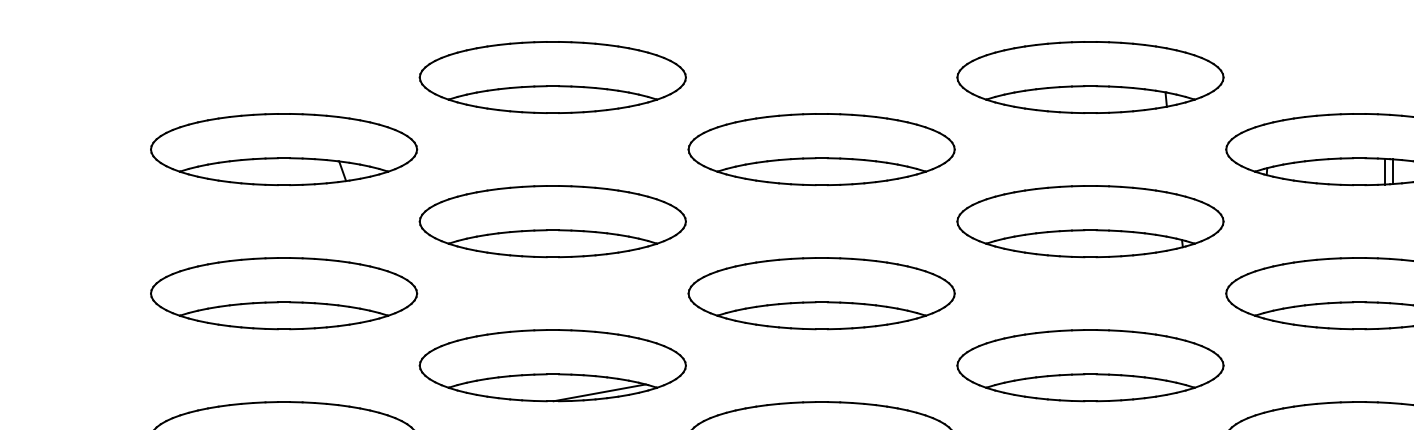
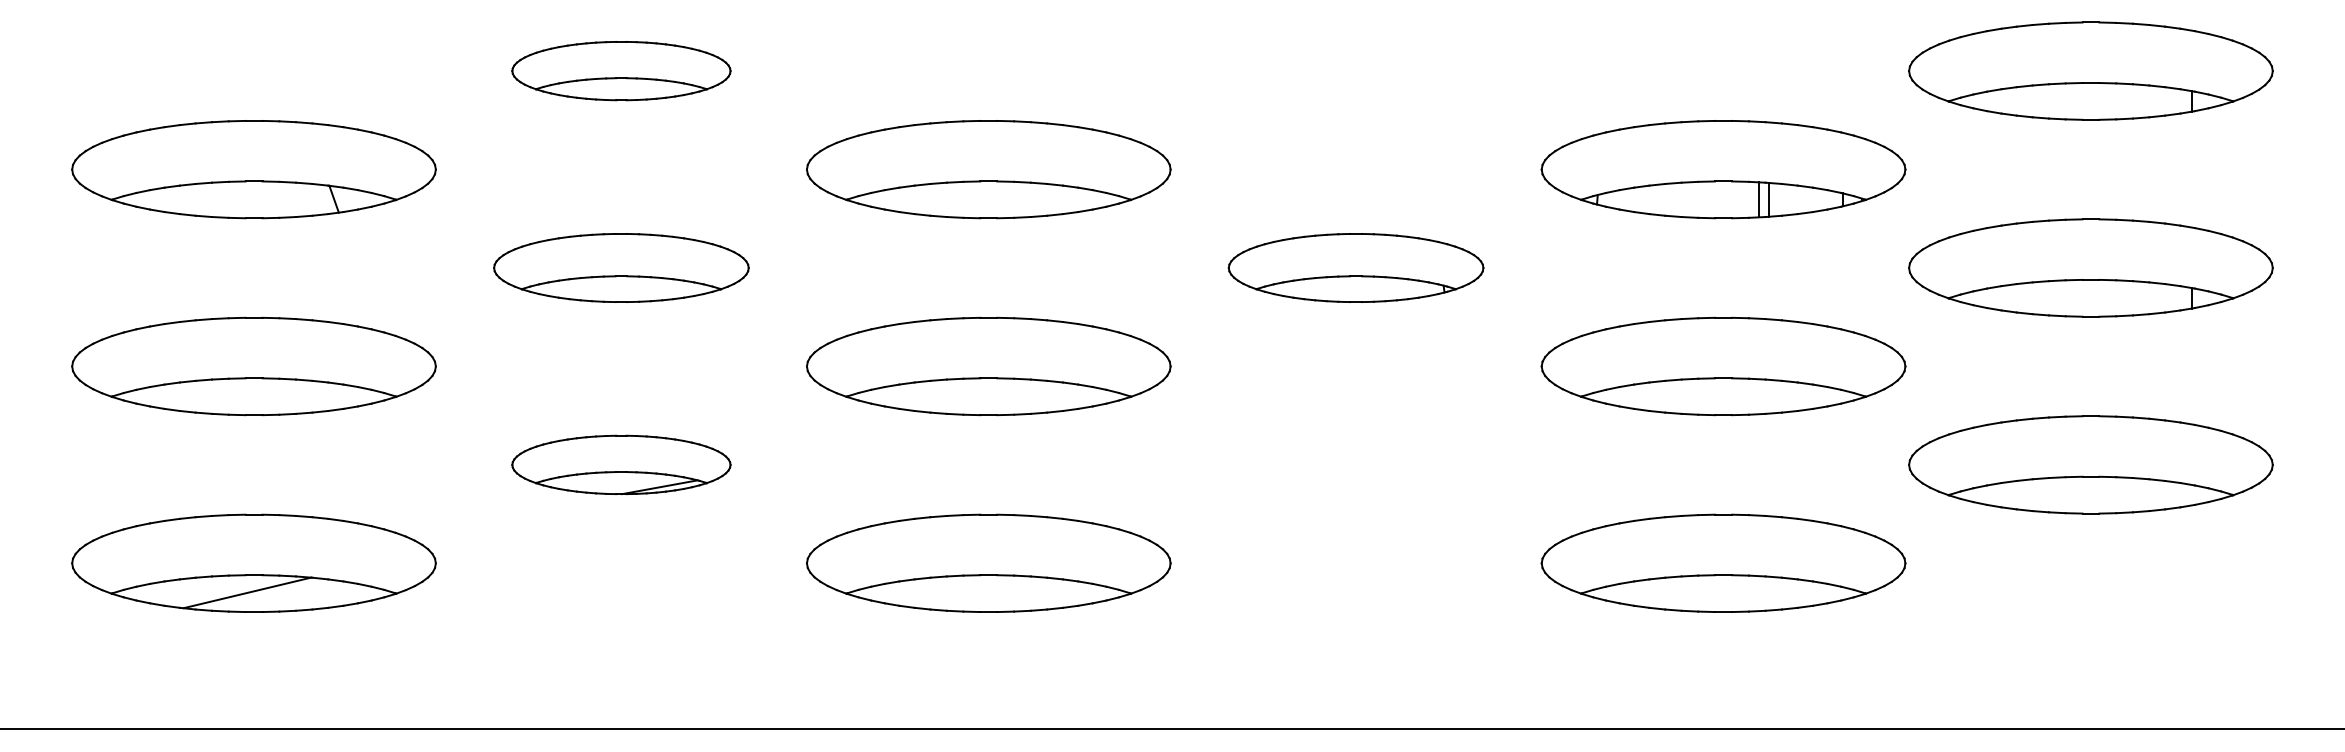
part: (552, 77) -> (621, 70), size x0.6
part: (1090, 77) -> (1355, 70), removed
part: (552, 221) -> (621, 267), size x0.7
part: (1090, 221) -> (1355, 267), size x0.7
part: (552, 365) -> (621, 464), size x0.6
part: (1090, 365) -> (1355, 464), removed

